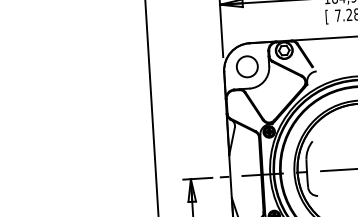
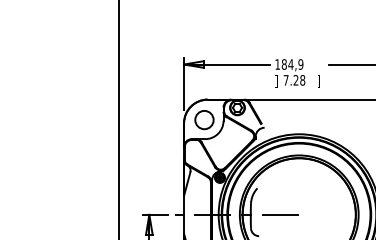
text: (327, 17) -> (276, 81), [ -> ]

